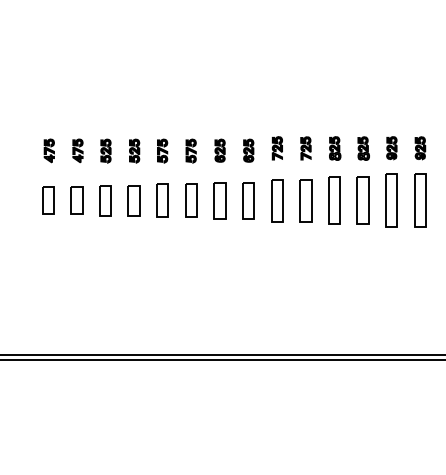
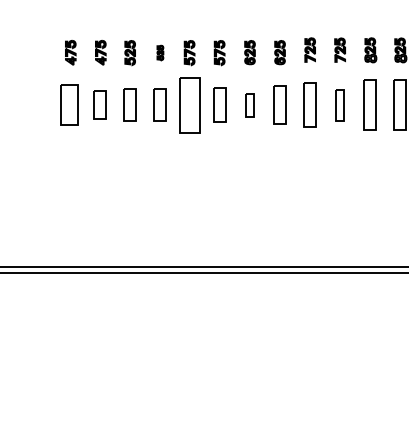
part: (134, 150) -> (160, 52), size x0.6
part: (48, 200) -> (69, 104), size x1.4
part: (162, 200) -> (189, 104), size x1.6
part: (219, 200) -> (249, 104), size x0.6
part: (305, 200) -> (339, 104), size x0.7

